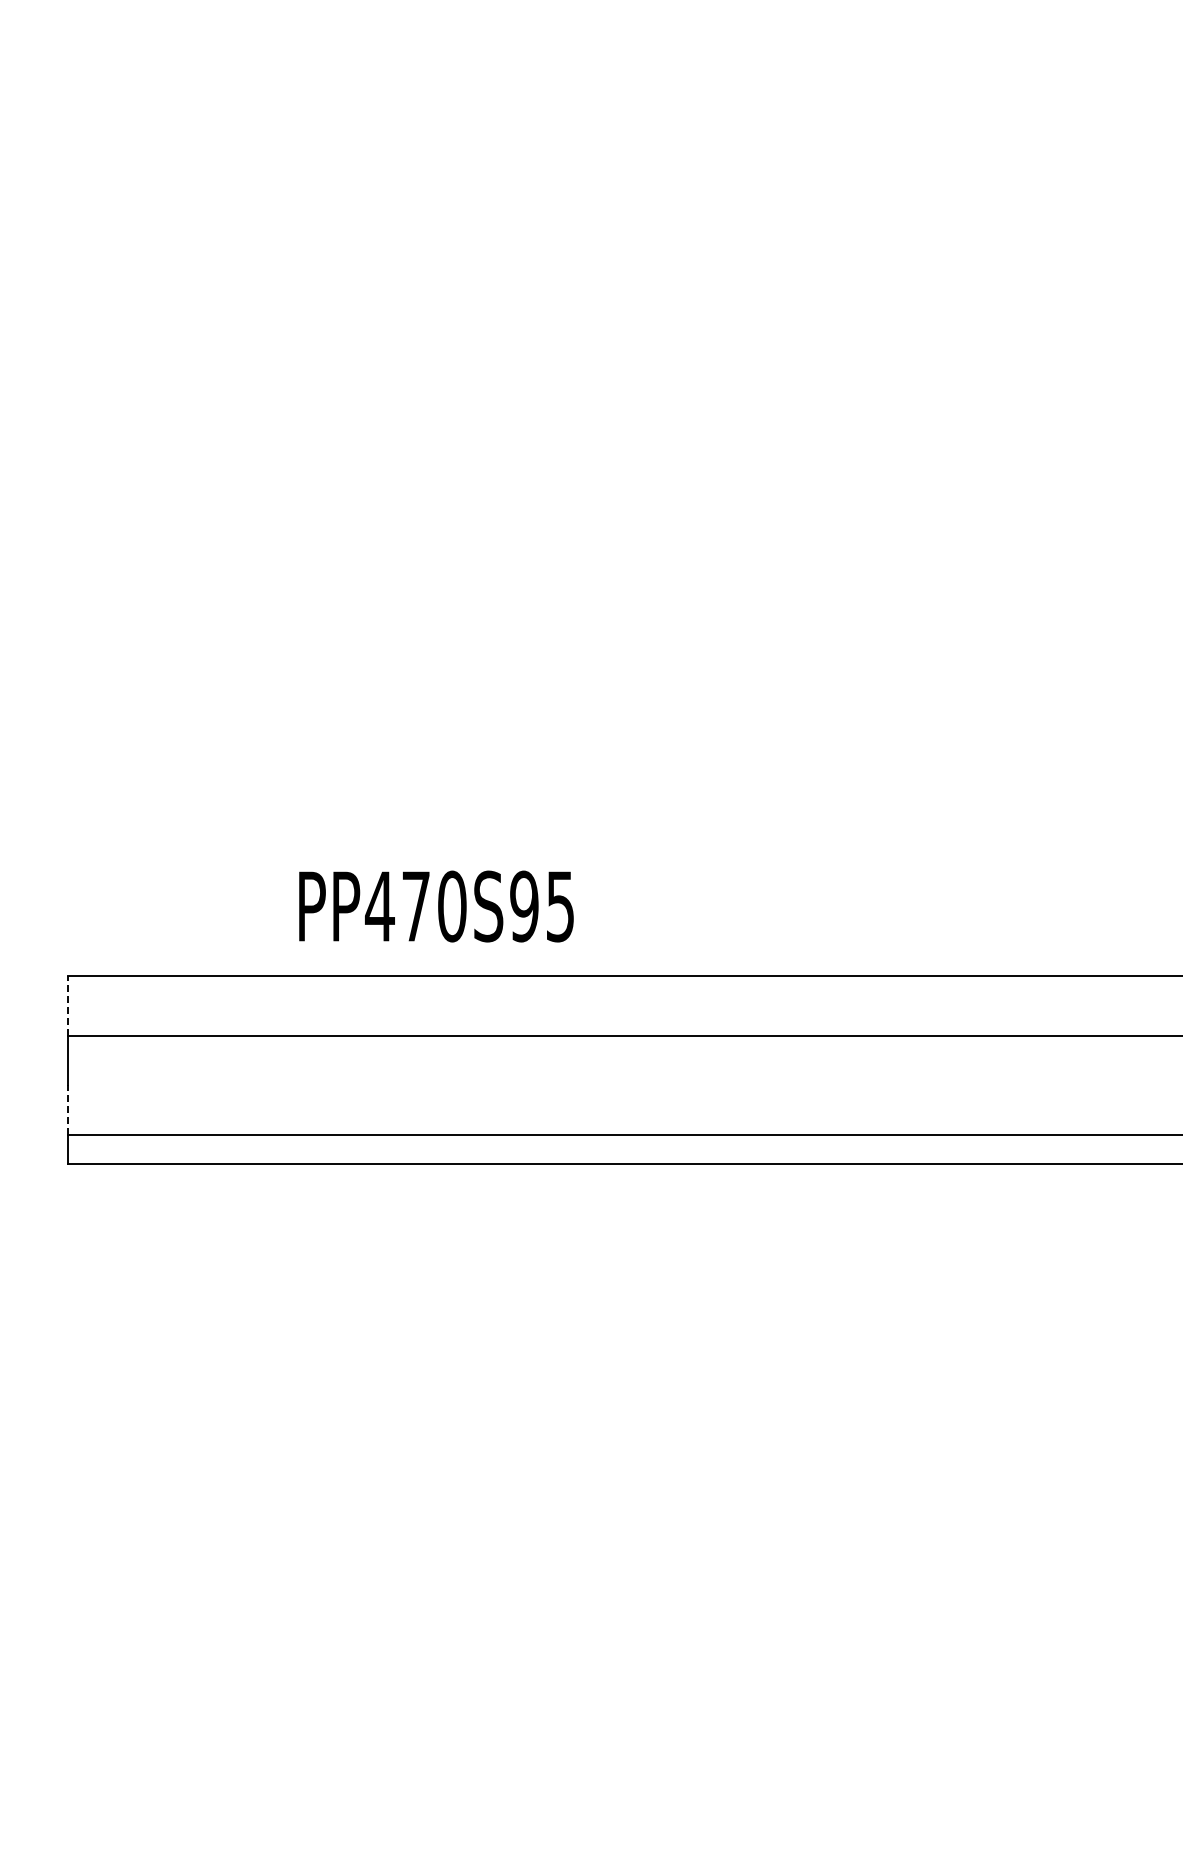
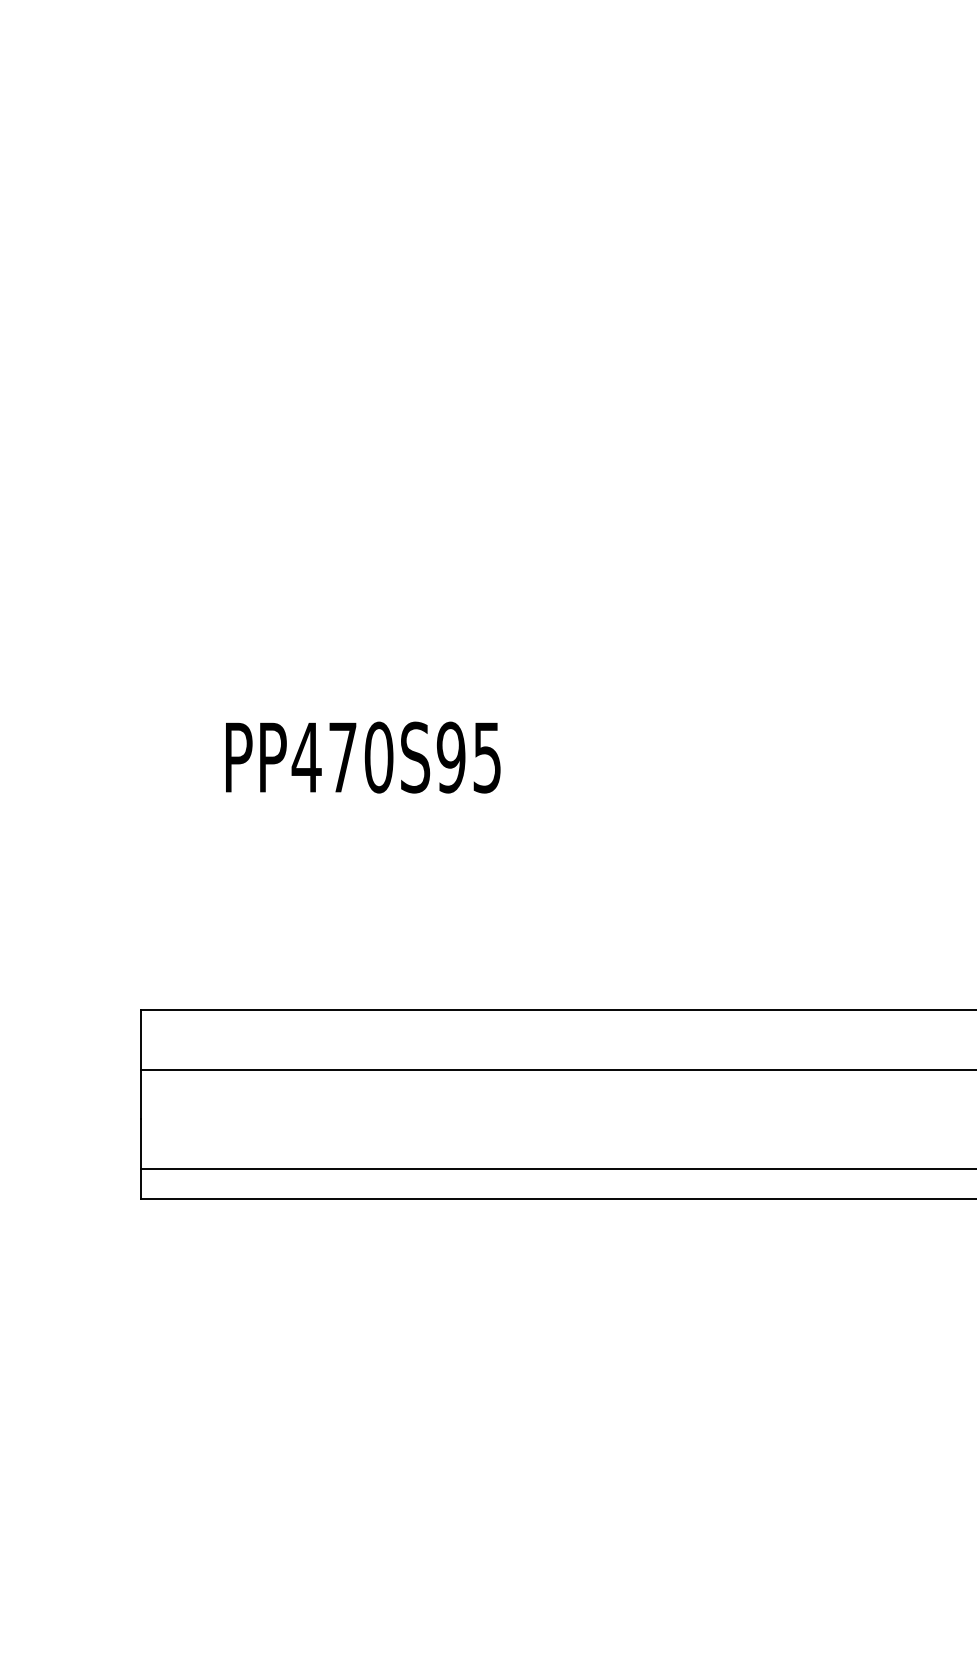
text: (436, 906) -> (363, 757), moved
line: (68, 1005) -> (141, 1039), dashed -> solid
line: (68, 1109) -> (141, 1143), dashed -> solid

